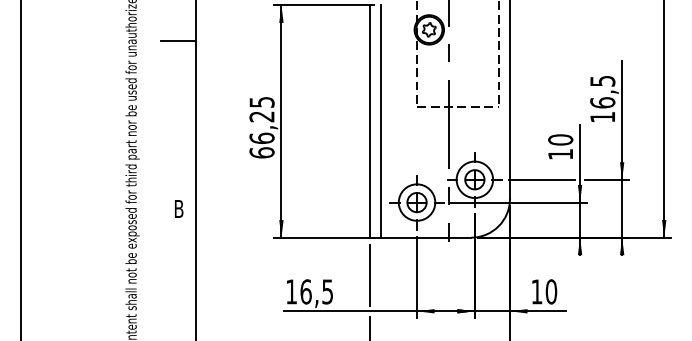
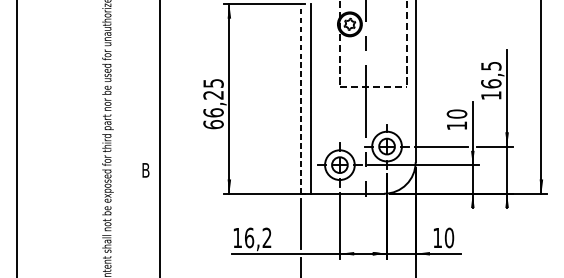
line: (178, 40) -> (145, 33), removed
line: (369, 121) -> (301, 99), solid -> dashed
text: (327, 291) -> (266, 237), 16,5 -> 16,2

